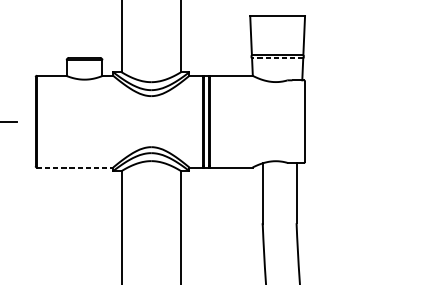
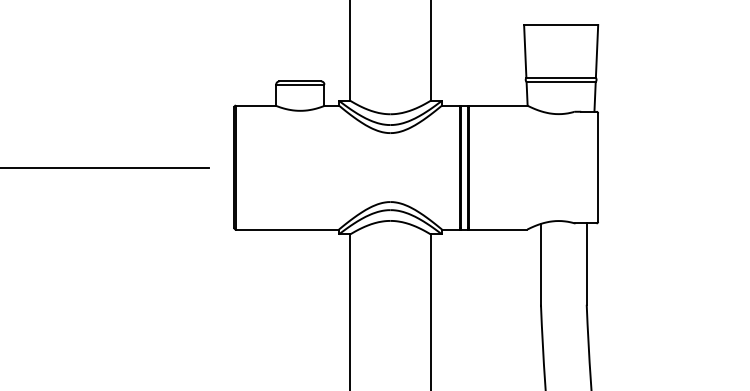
line: (277, 58) -> (561, 82), dashed -> solid
line: (75, 167) -> (287, 229), dashed -> solid

